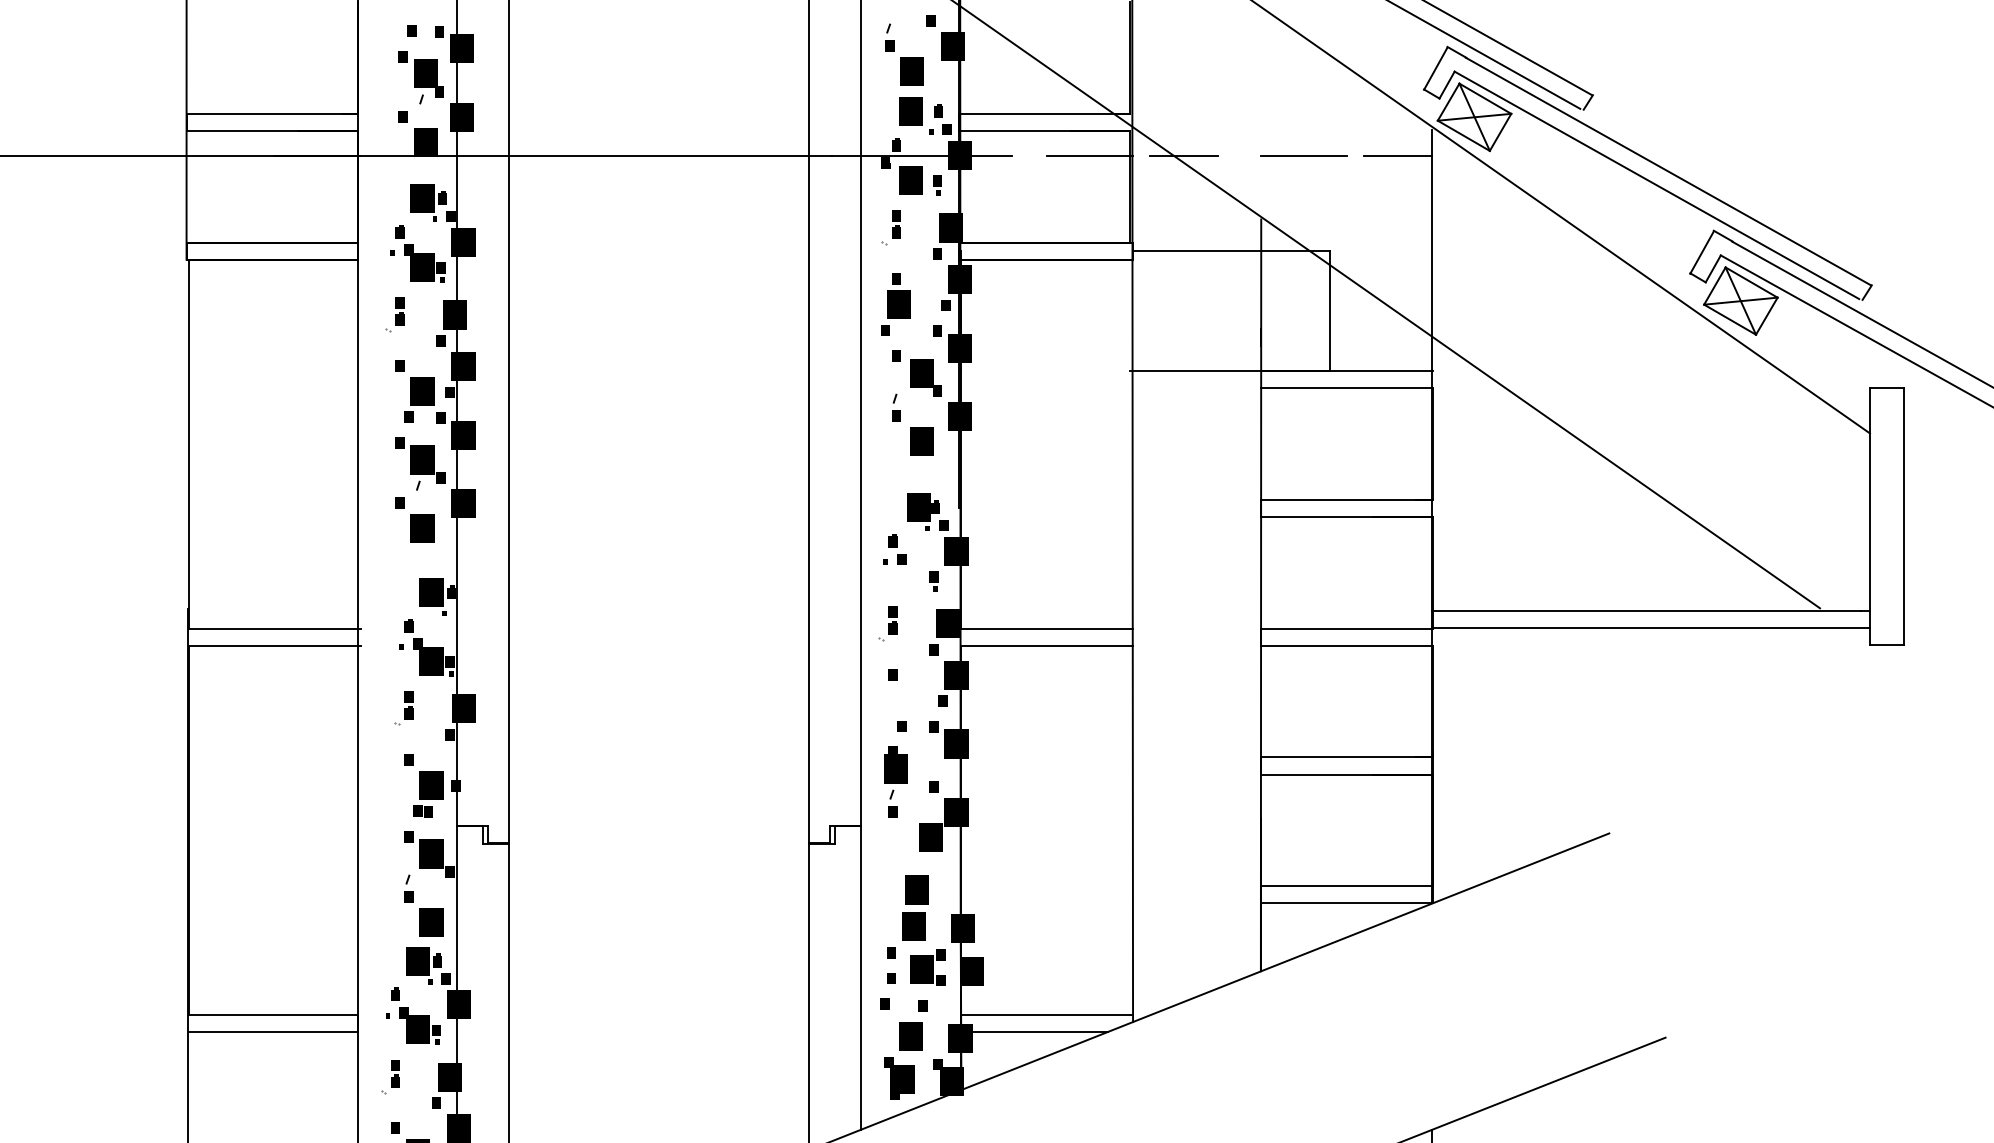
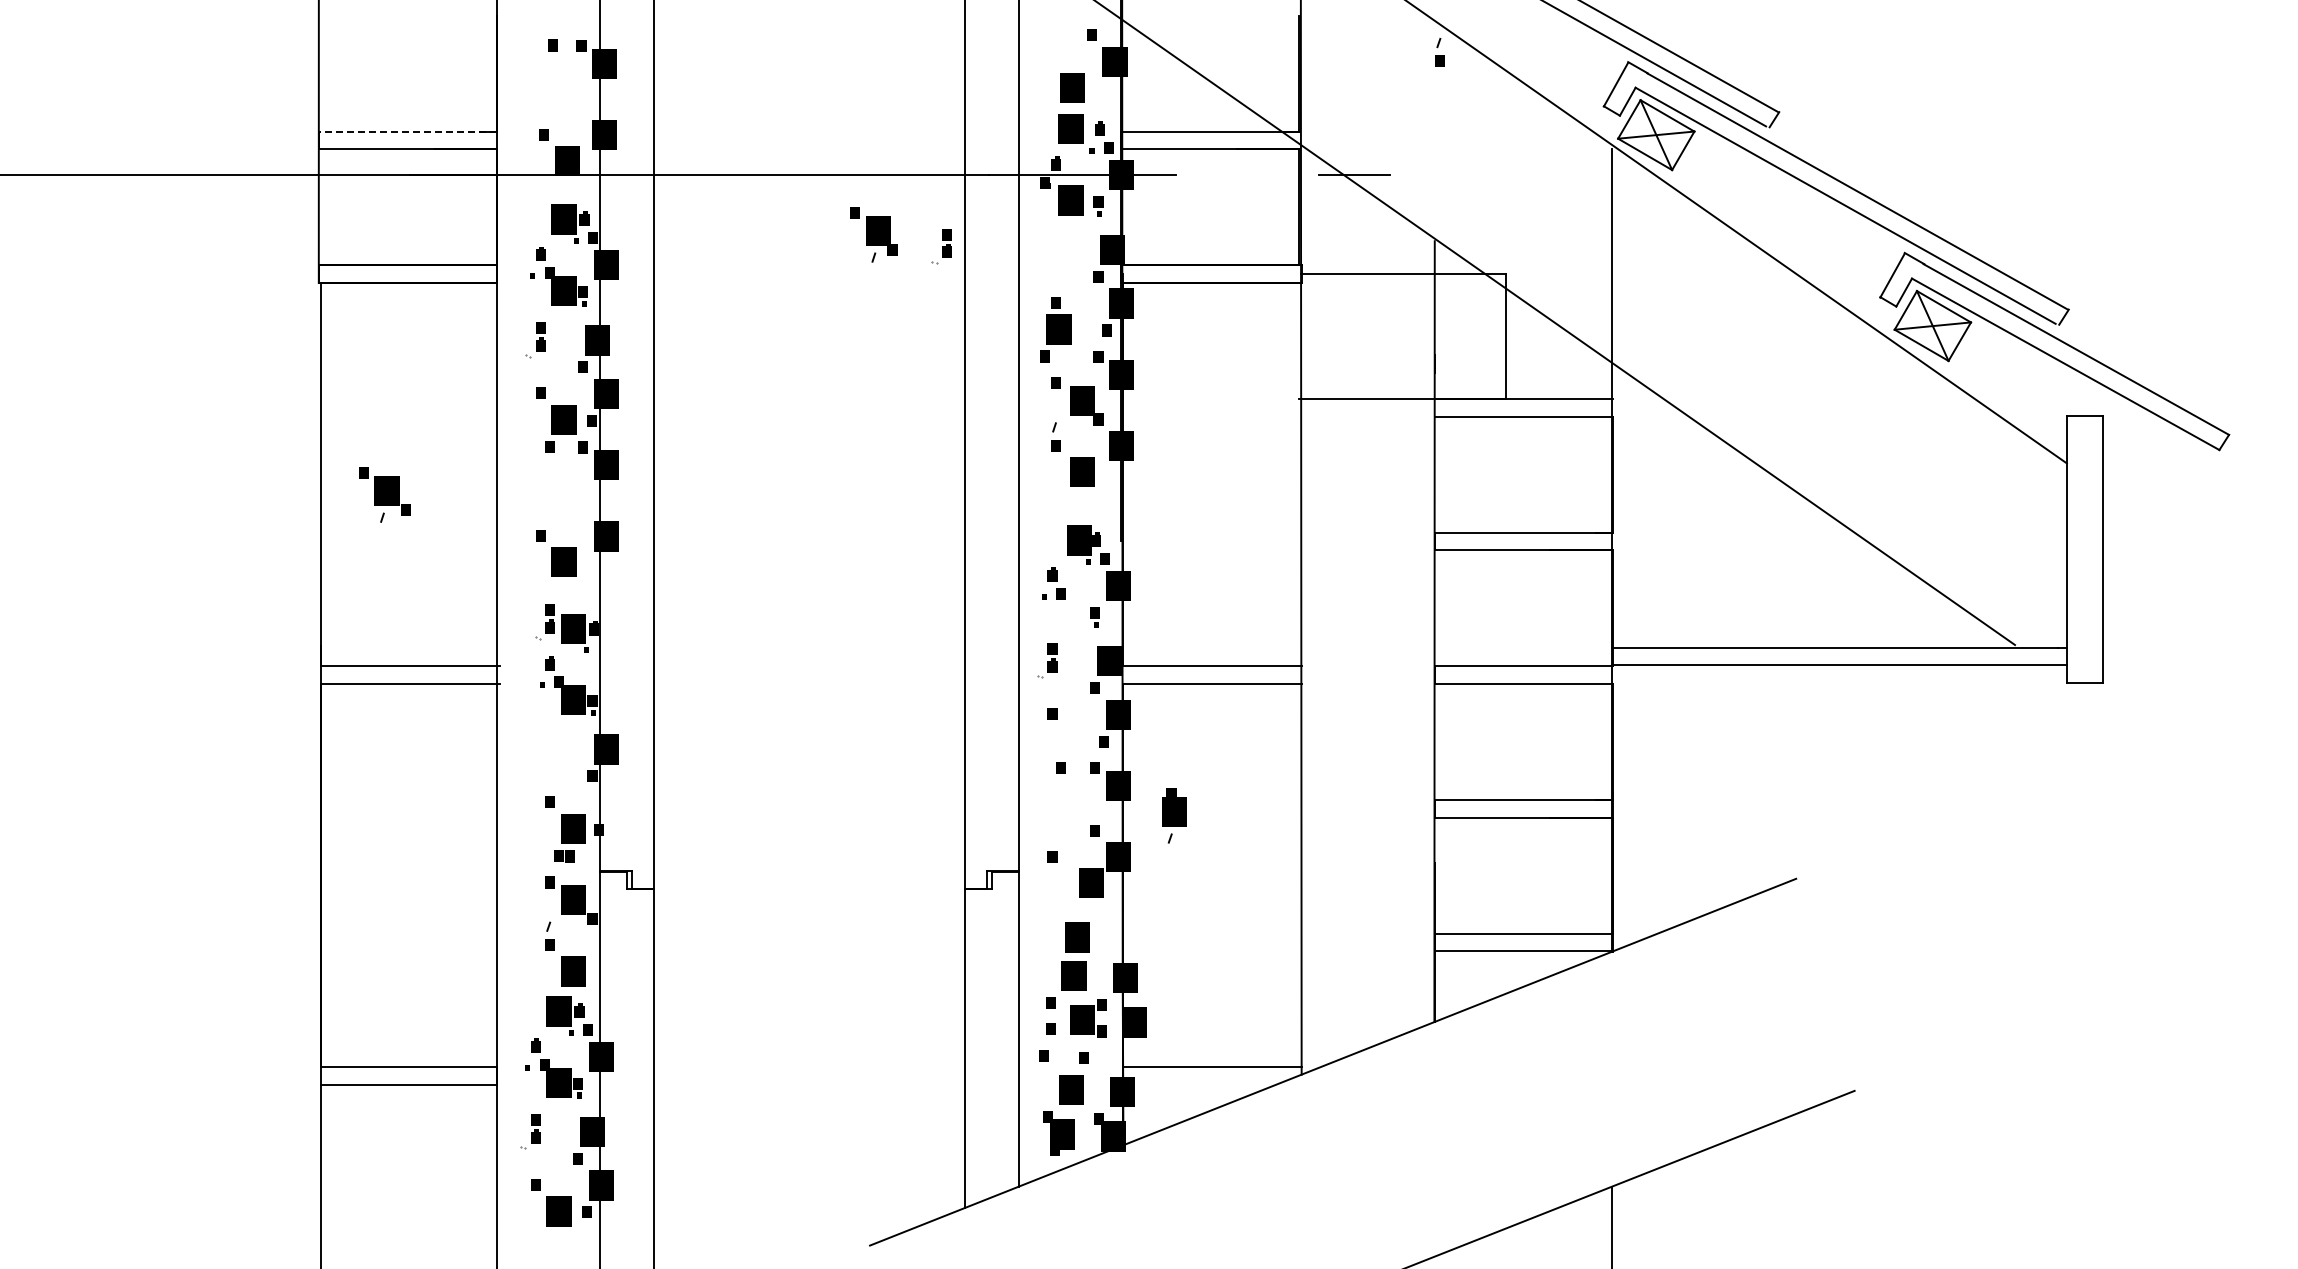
part: (889, 37) -> (1439, 52), moved
part: (421, 77) -> (873, 234), moved
line: (271, 113) -> (407, 131), solid -> dashed
line: (1089, 156) -> (1256, 175), removed
line: (1303, 156) -> (1478, 175), removed
line: (1397, 156) -> (1576, 175), removed
part: (891, 227) -> (941, 246), moved
part: (420, 463) -> (384, 494), moved
part: (403, 708) -> (544, 622), moved
part: (896, 772) -> (1174, 815), moved
line: (1034, 1032) -> (1199, 1085), removed

